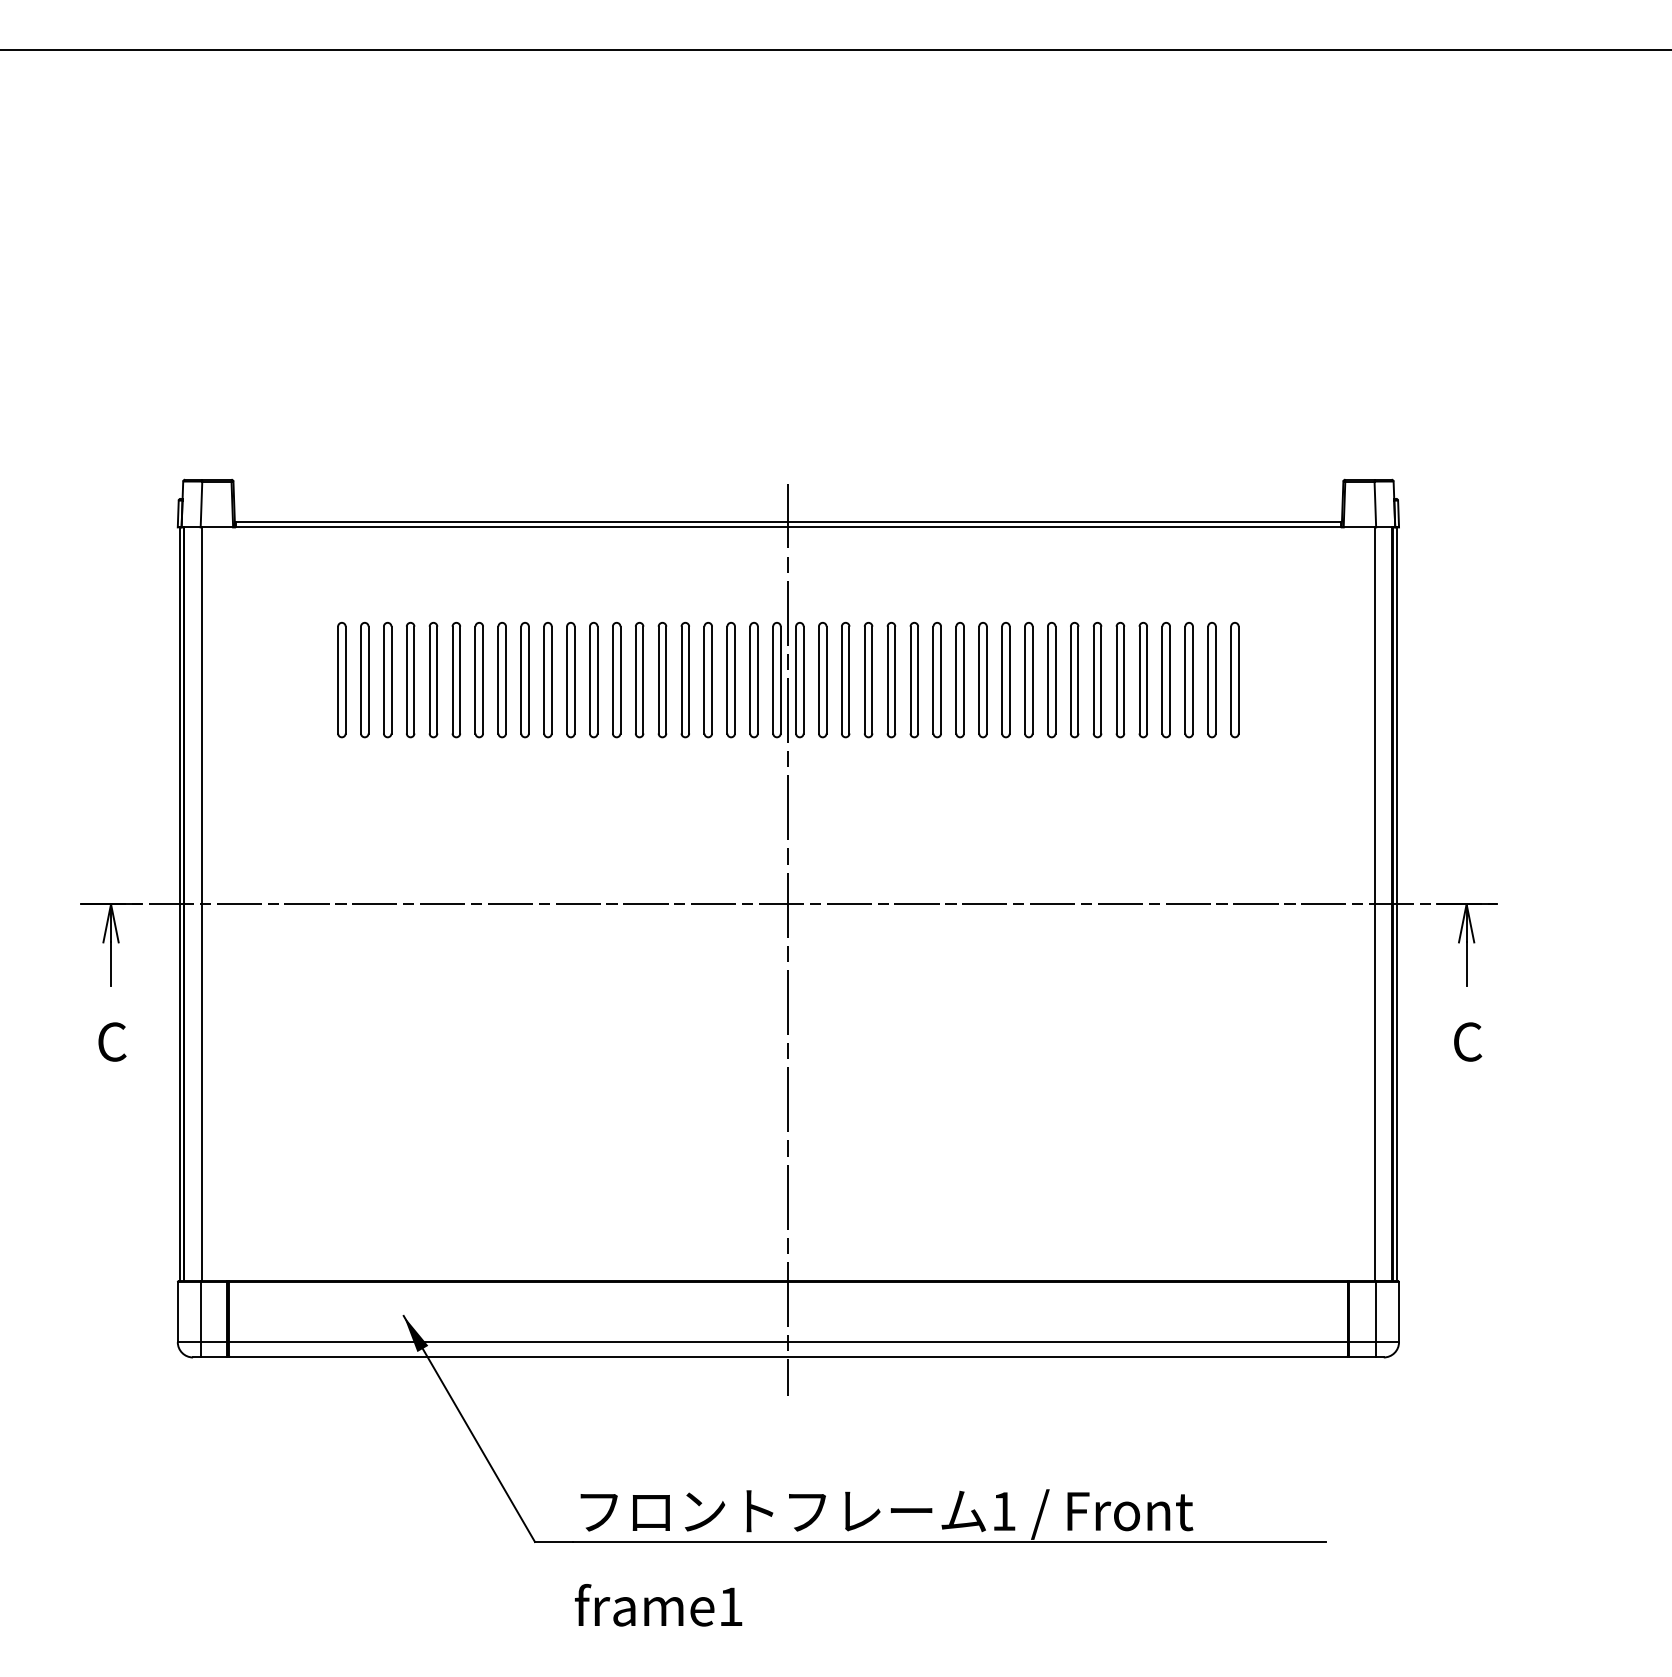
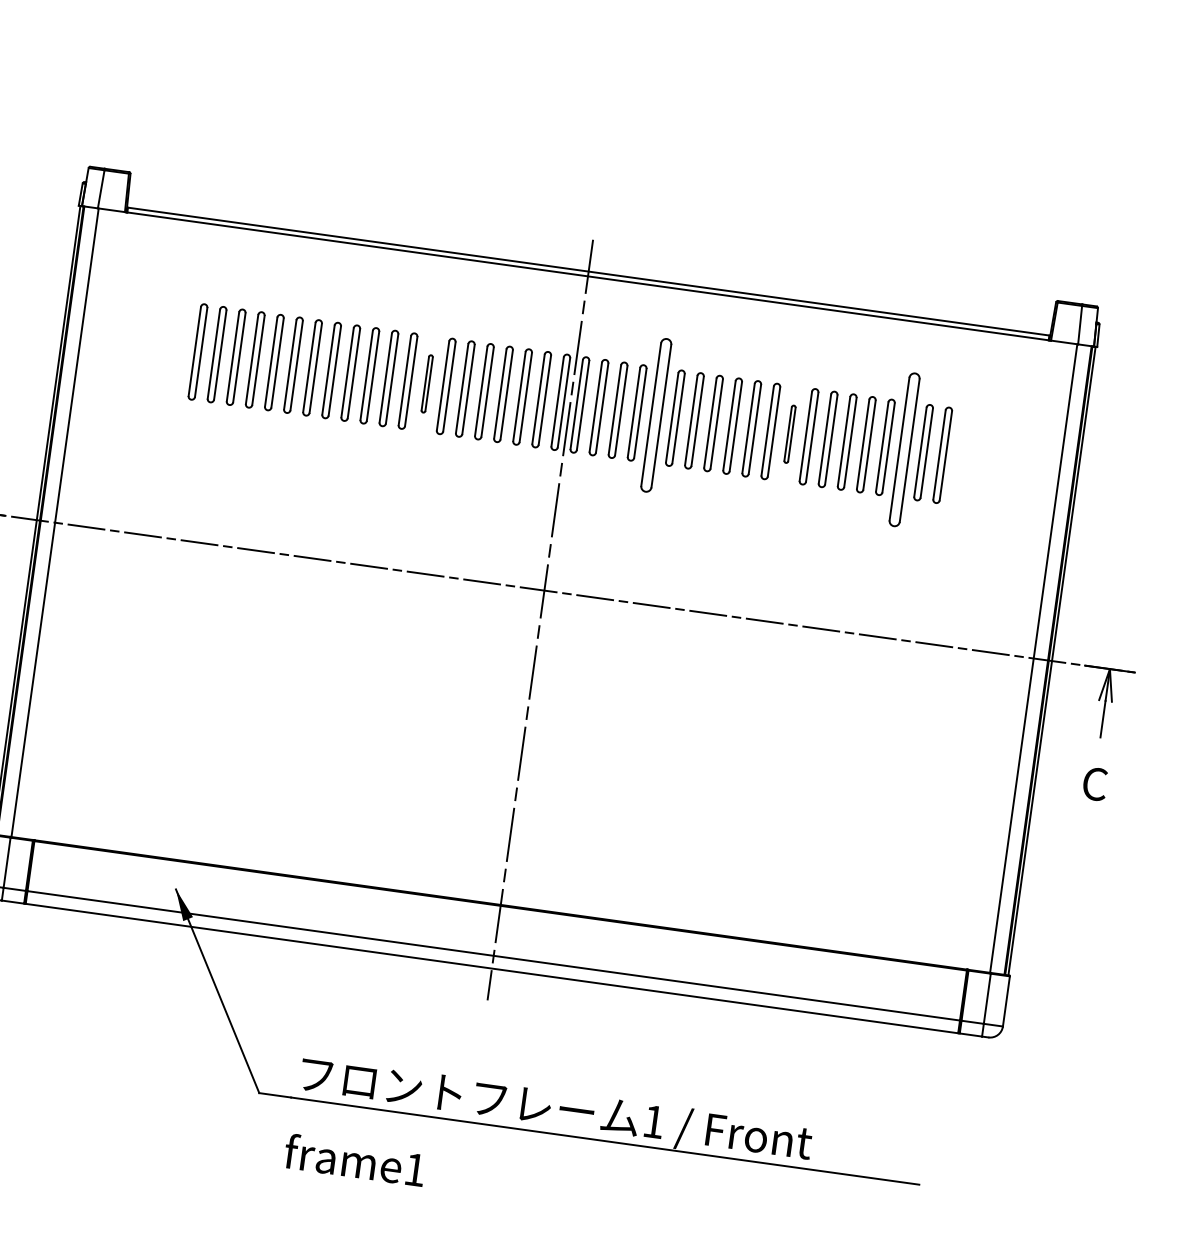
part: (616, 680) -> (426, 384), size x0.6
part: (891, 680) -> (656, 415), size x1.6
part: (1051, 680) -> (789, 434), size x0.6
part: (1188, 680) -> (903, 450), size x1.6

